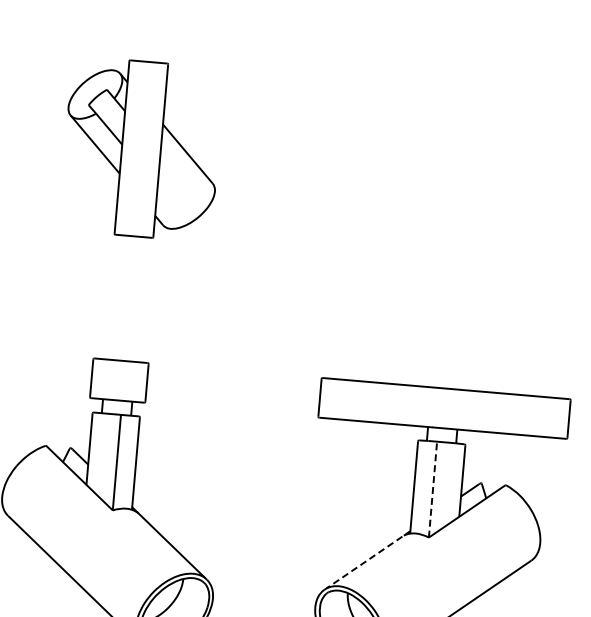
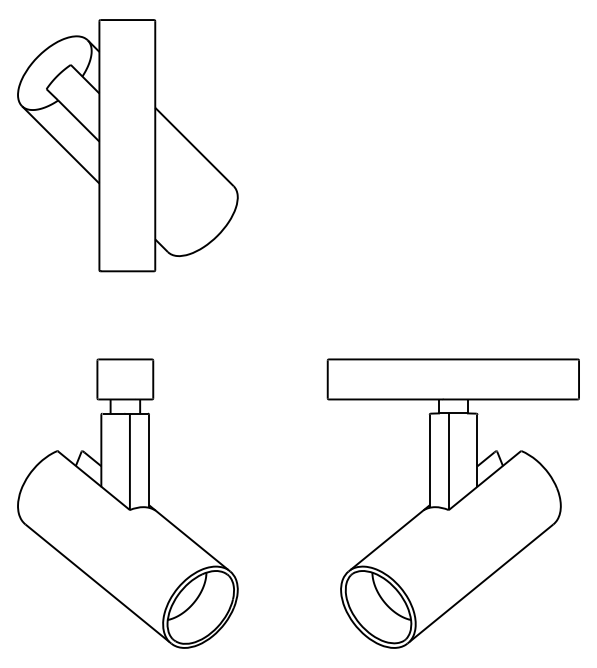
part: (141, 148) -> (127, 145), size x1.43
line: (432, 489) -> (448, 461), dashed -> solid
line: (367, 560) -> (389, 538), dashed -> solid

